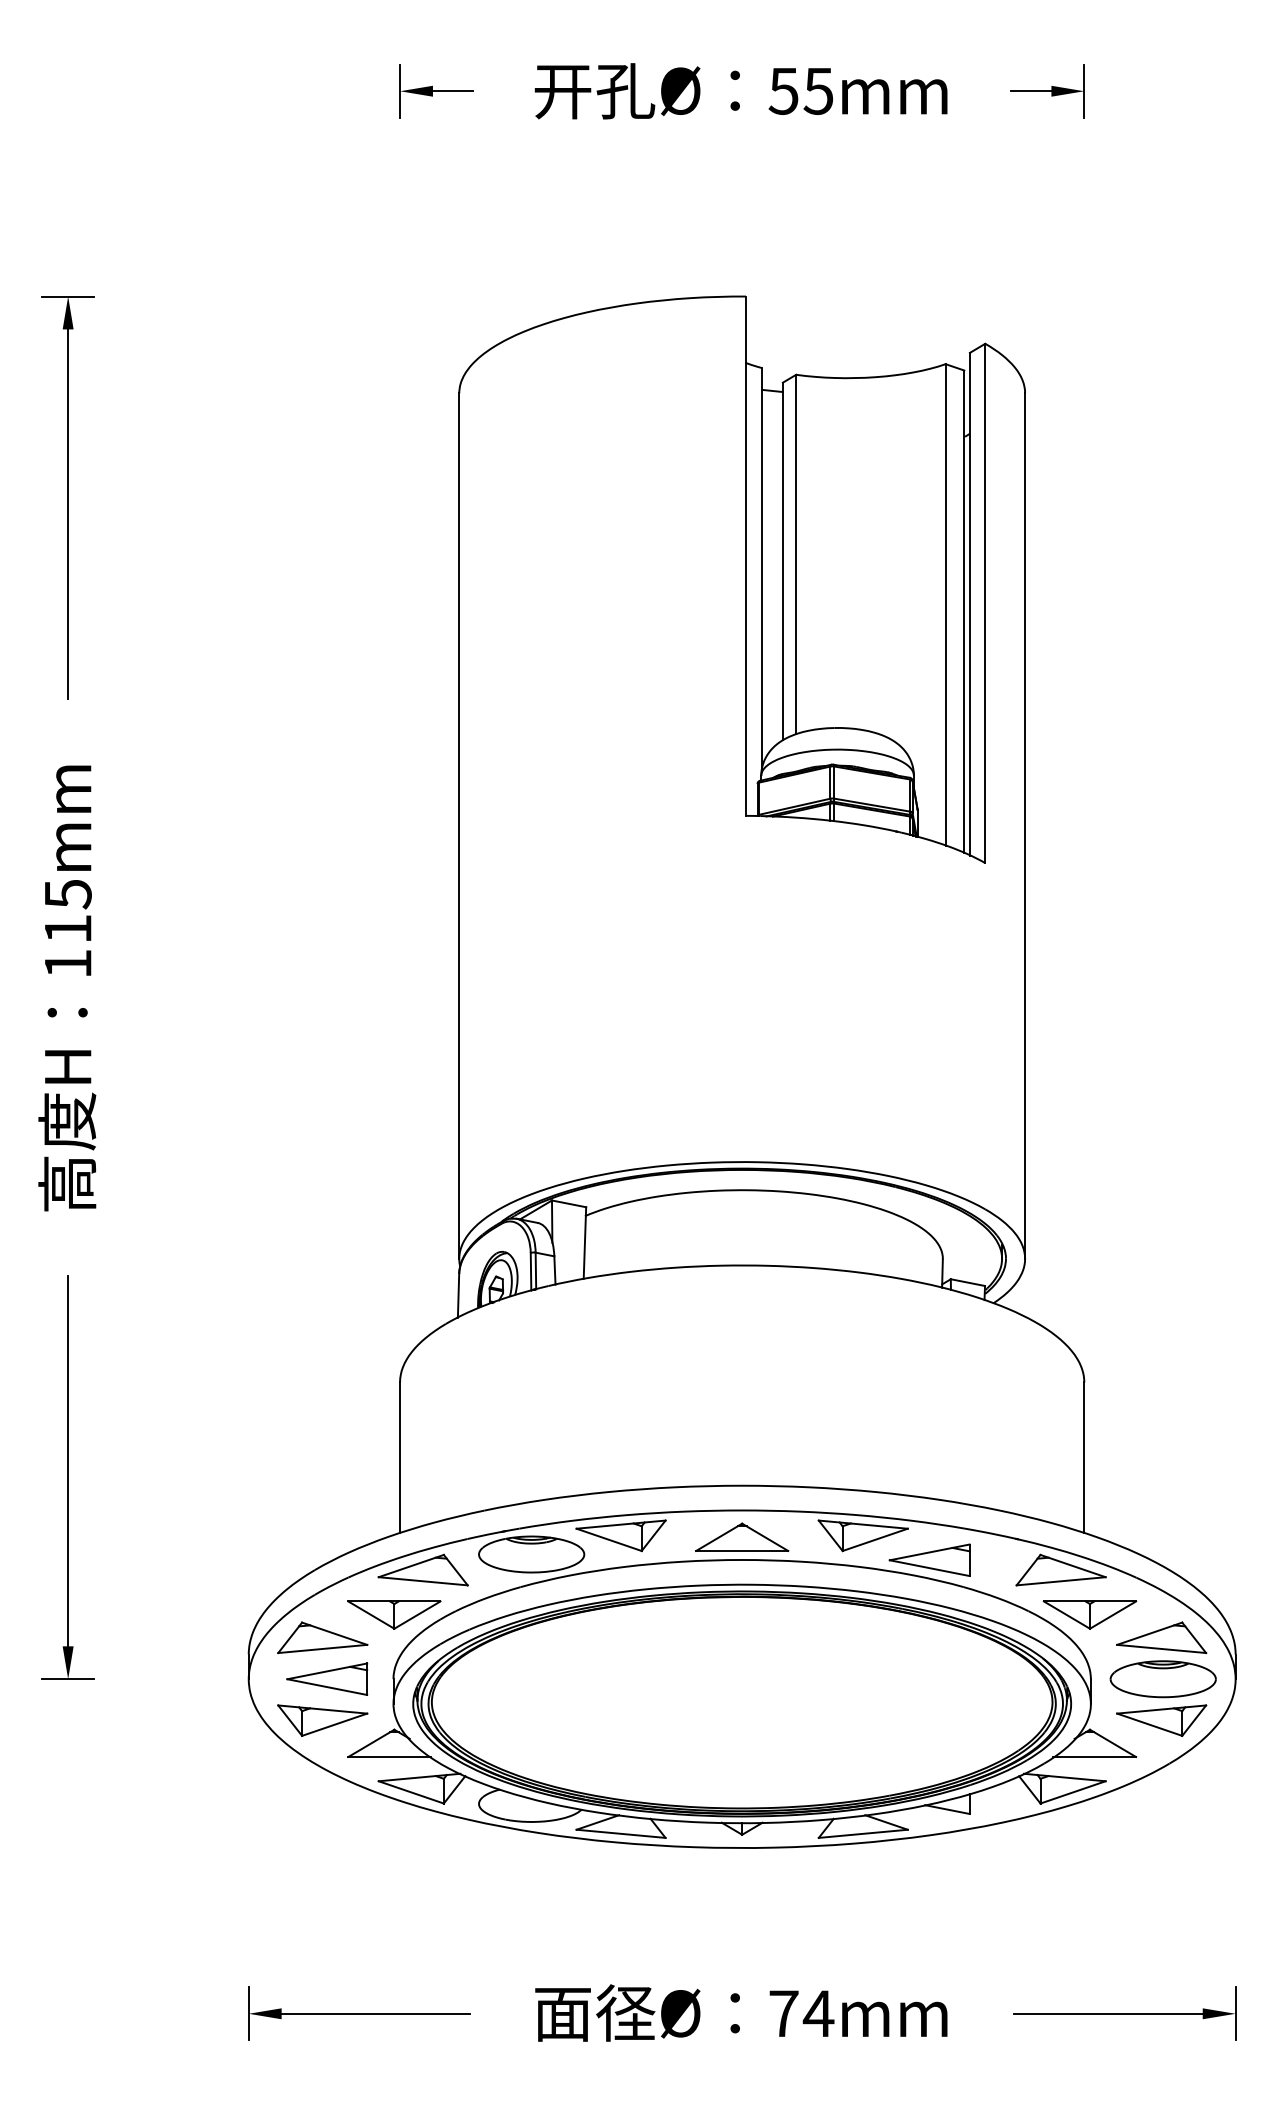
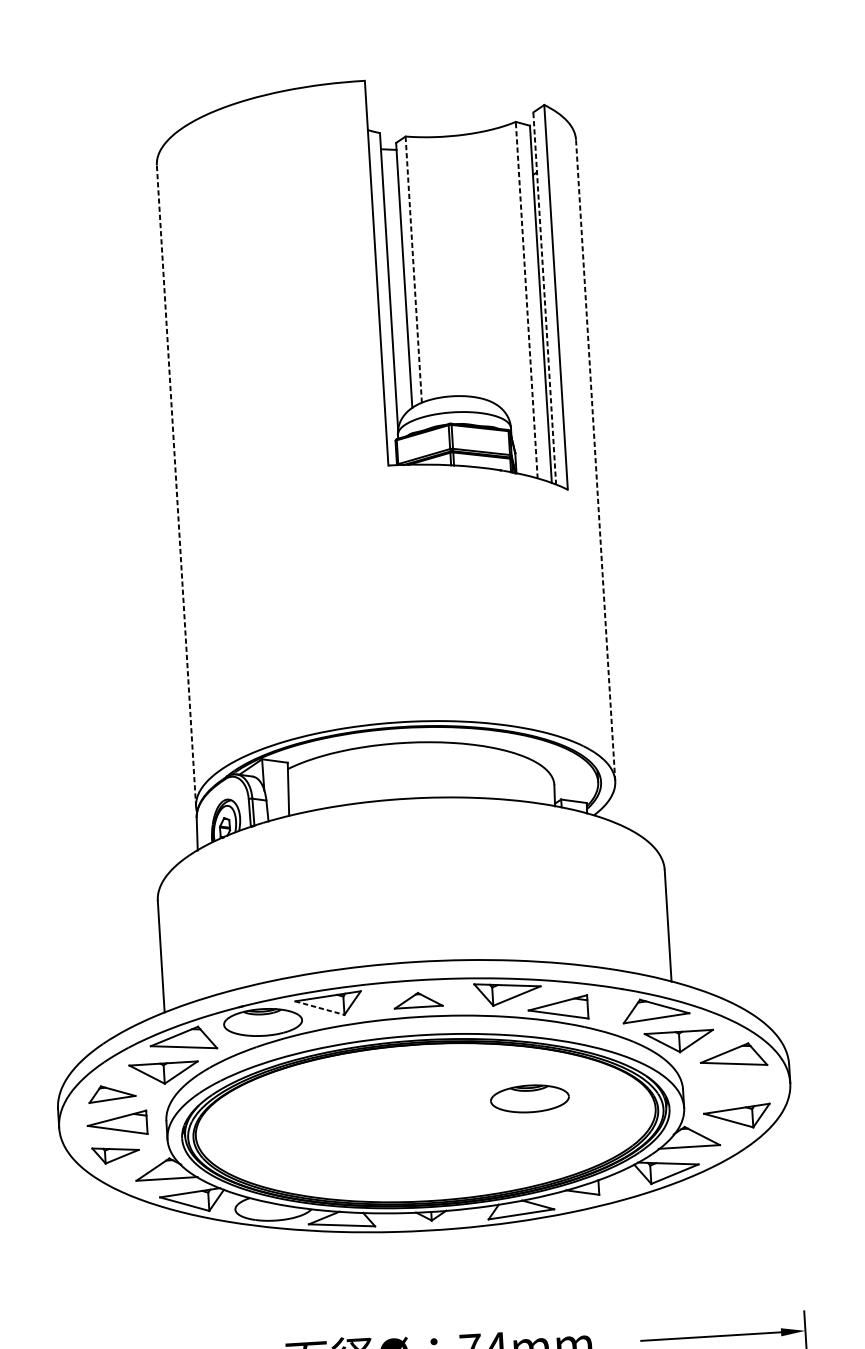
line: (796, 554) -> (413, 269), solid -> dashed
line: (969, 603) -> (544, 298), solid -> dashed
line: (945, 604) -> (526, 299), solid -> dashed
line: (459, 826) -> (176, 486), solid -> dashed
line: (1025, 826) -> (595, 460), solid -> dashed
part: (742, 1536) -> (418, 999), size x0.7
line: (609, 1540) -> (320, 1008), solid -> dashed
part: (322, 1637) -> (111, 1093), size x0.7
part: (1162, 1679) -> (529, 1099), moved
part: (322, 1720) -> (115, 1154), size x0.7

